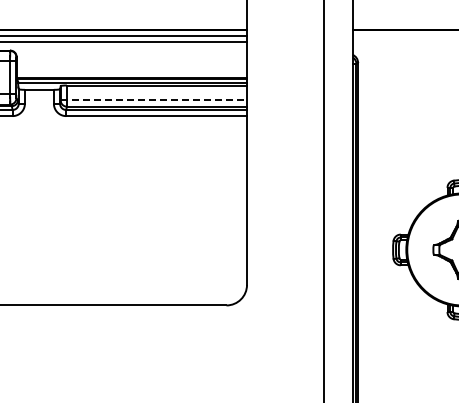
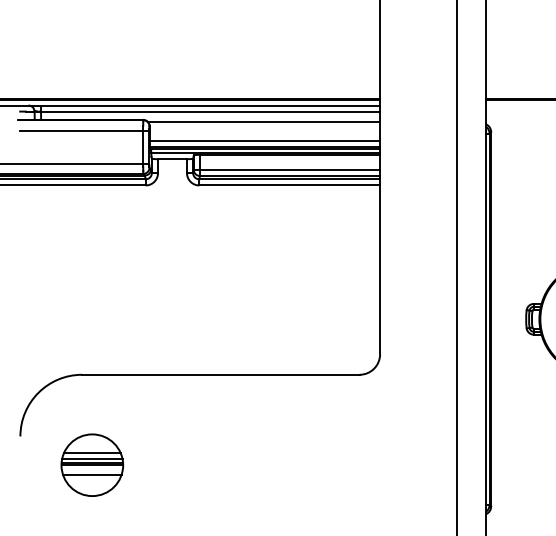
line: (131, 52) -> (264, 121), added
line: (131, 71) -> (264, 140), added
line: (154, 100) -> (287, 169), dashed -> solid

